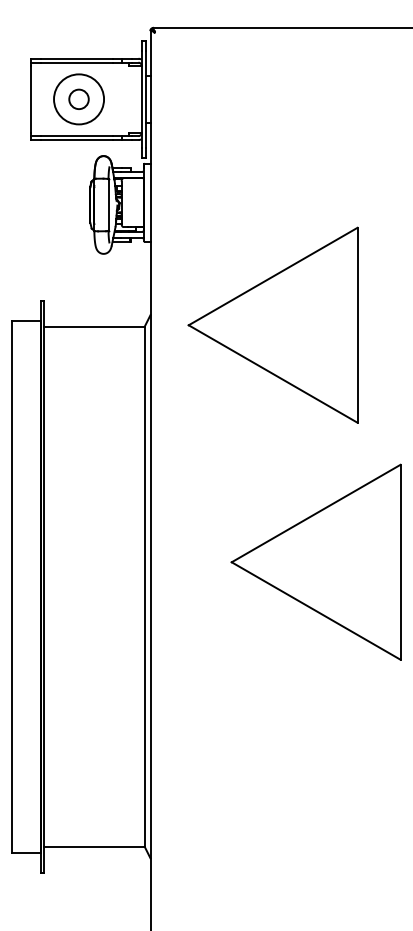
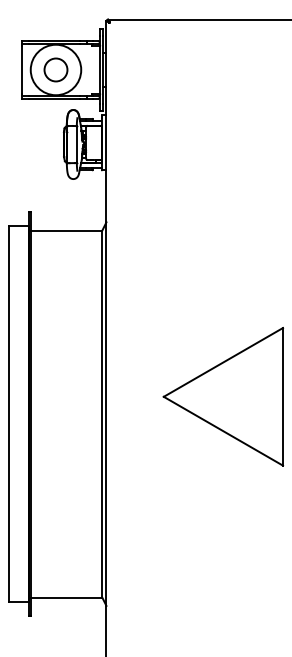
circle: (78, 99) -> (55, 70), size x1.43
circle: (78, 99) -> (55, 70), size x1.67
part: (272, 324) -> (192, 228), removed

